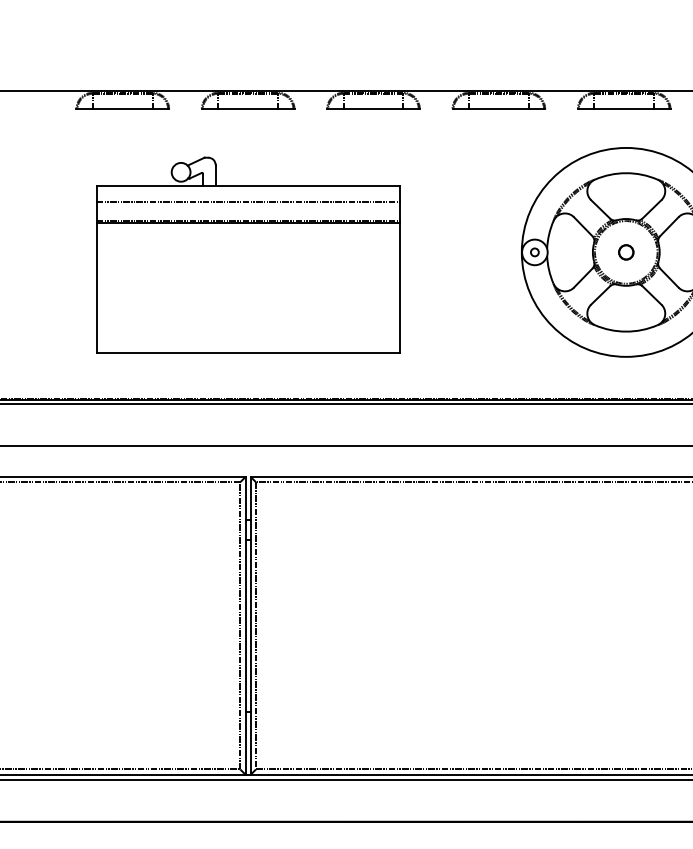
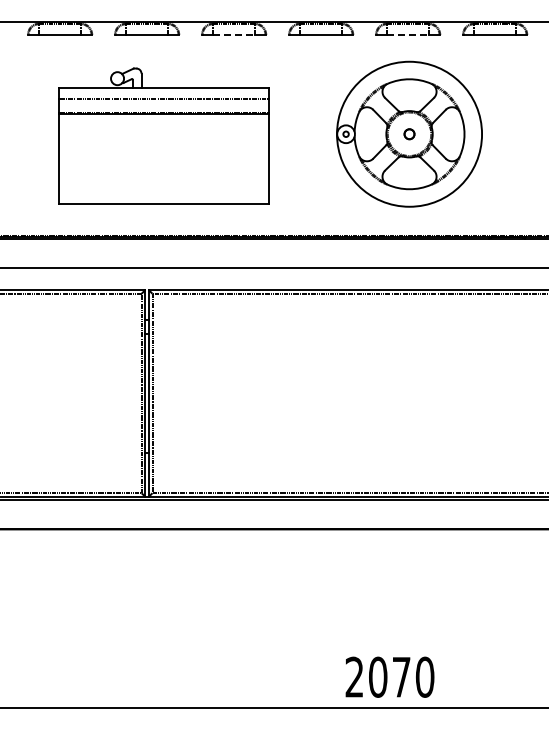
line: (374, 108) -> (234, 34), solid -> dashed
line: (624, 108) -> (408, 34), solid -> dashed
part: (247, 254) -> (163, 135), moved

